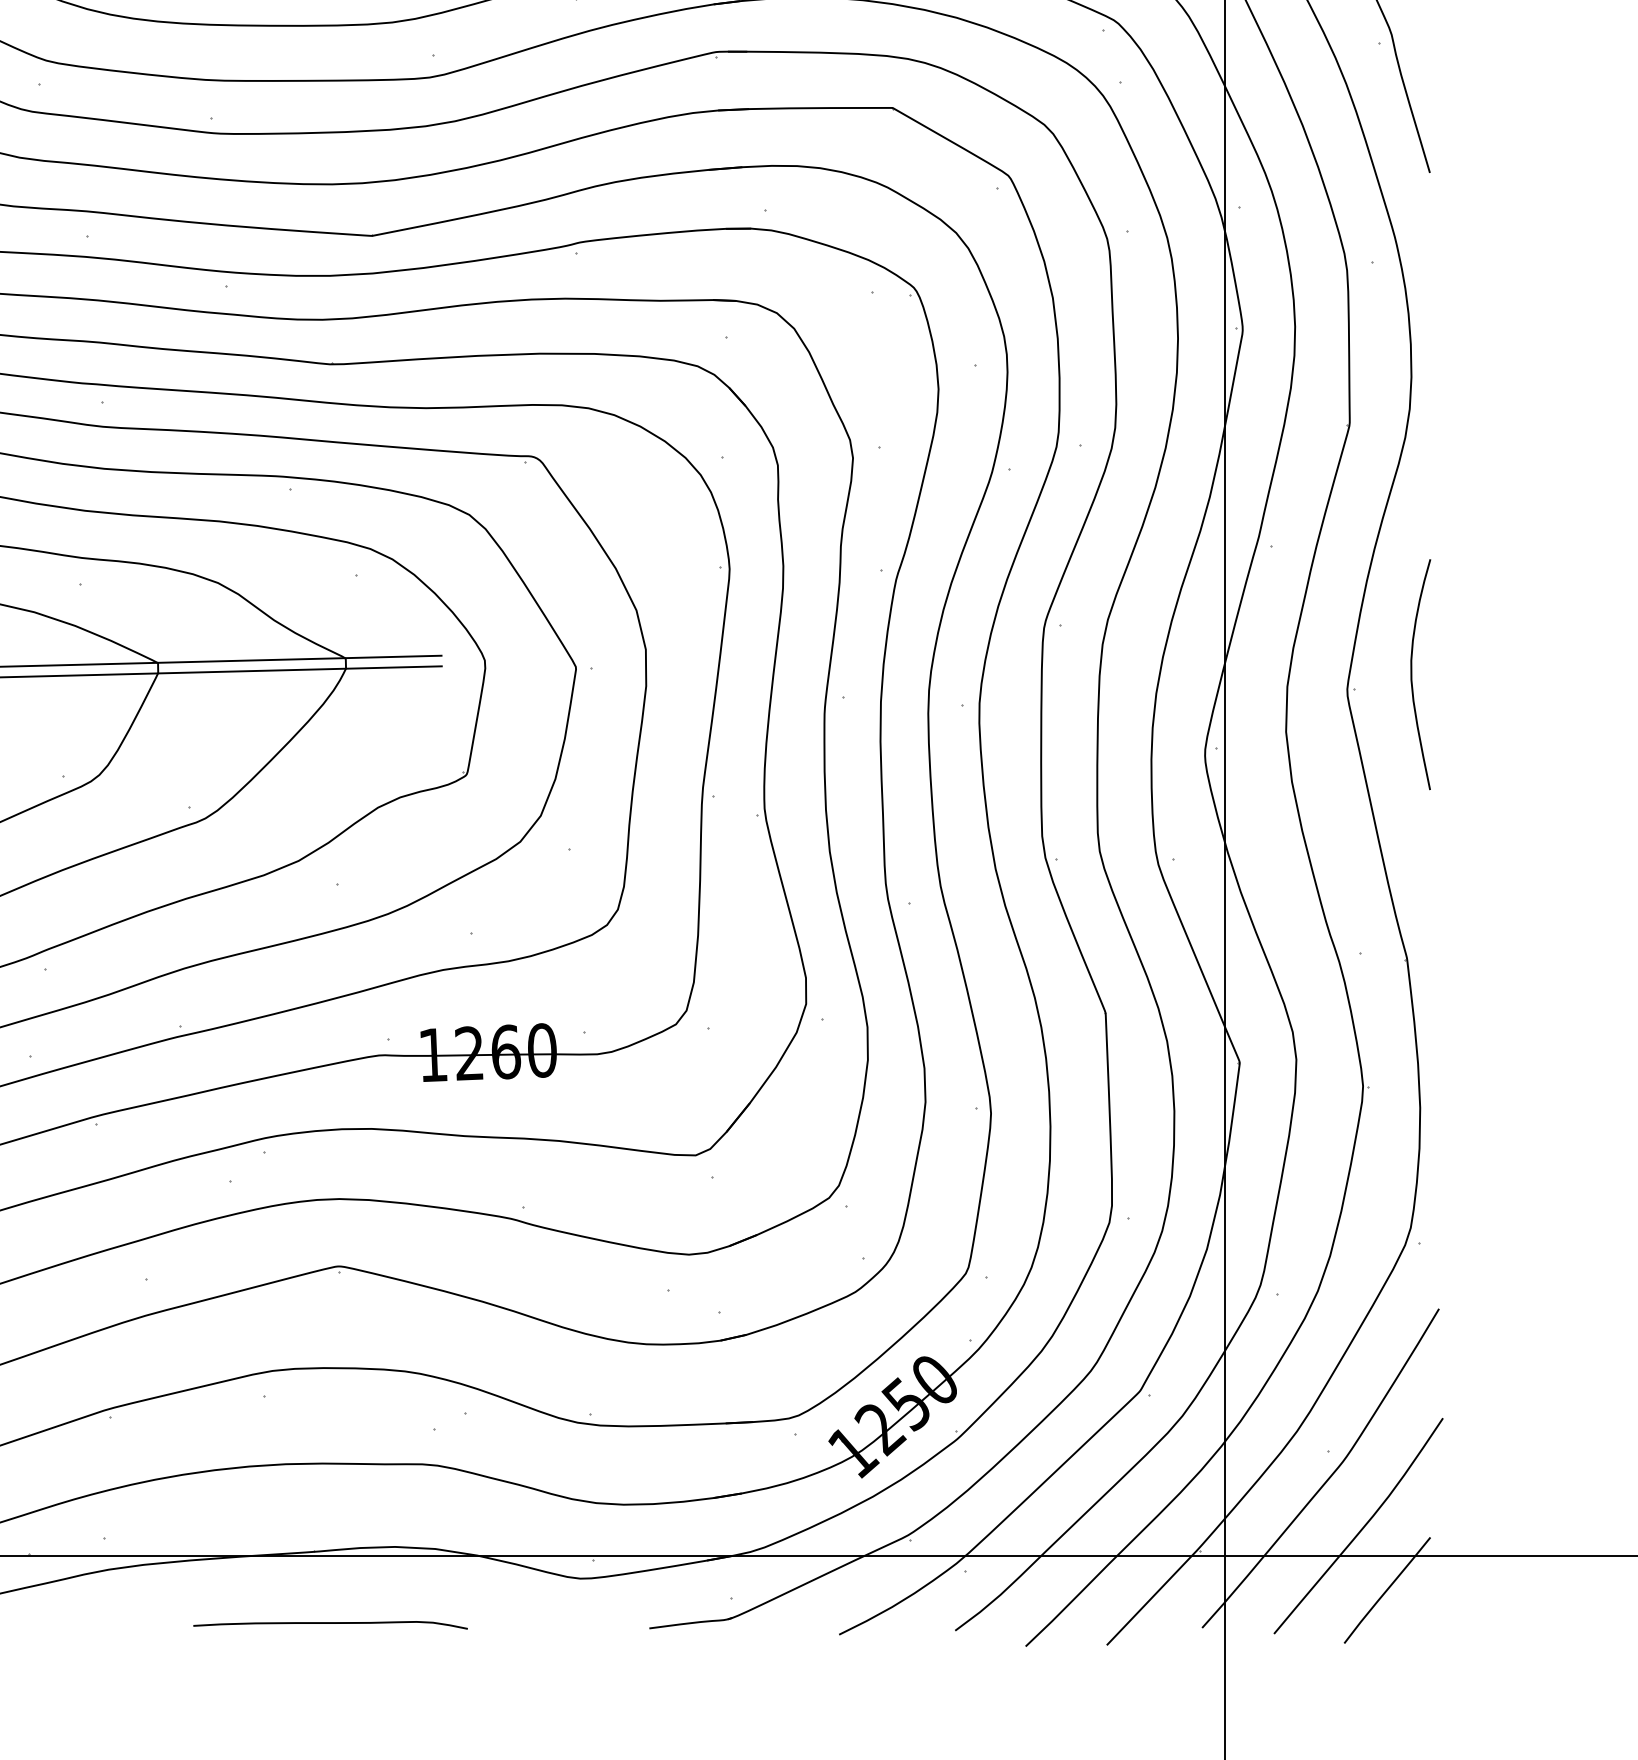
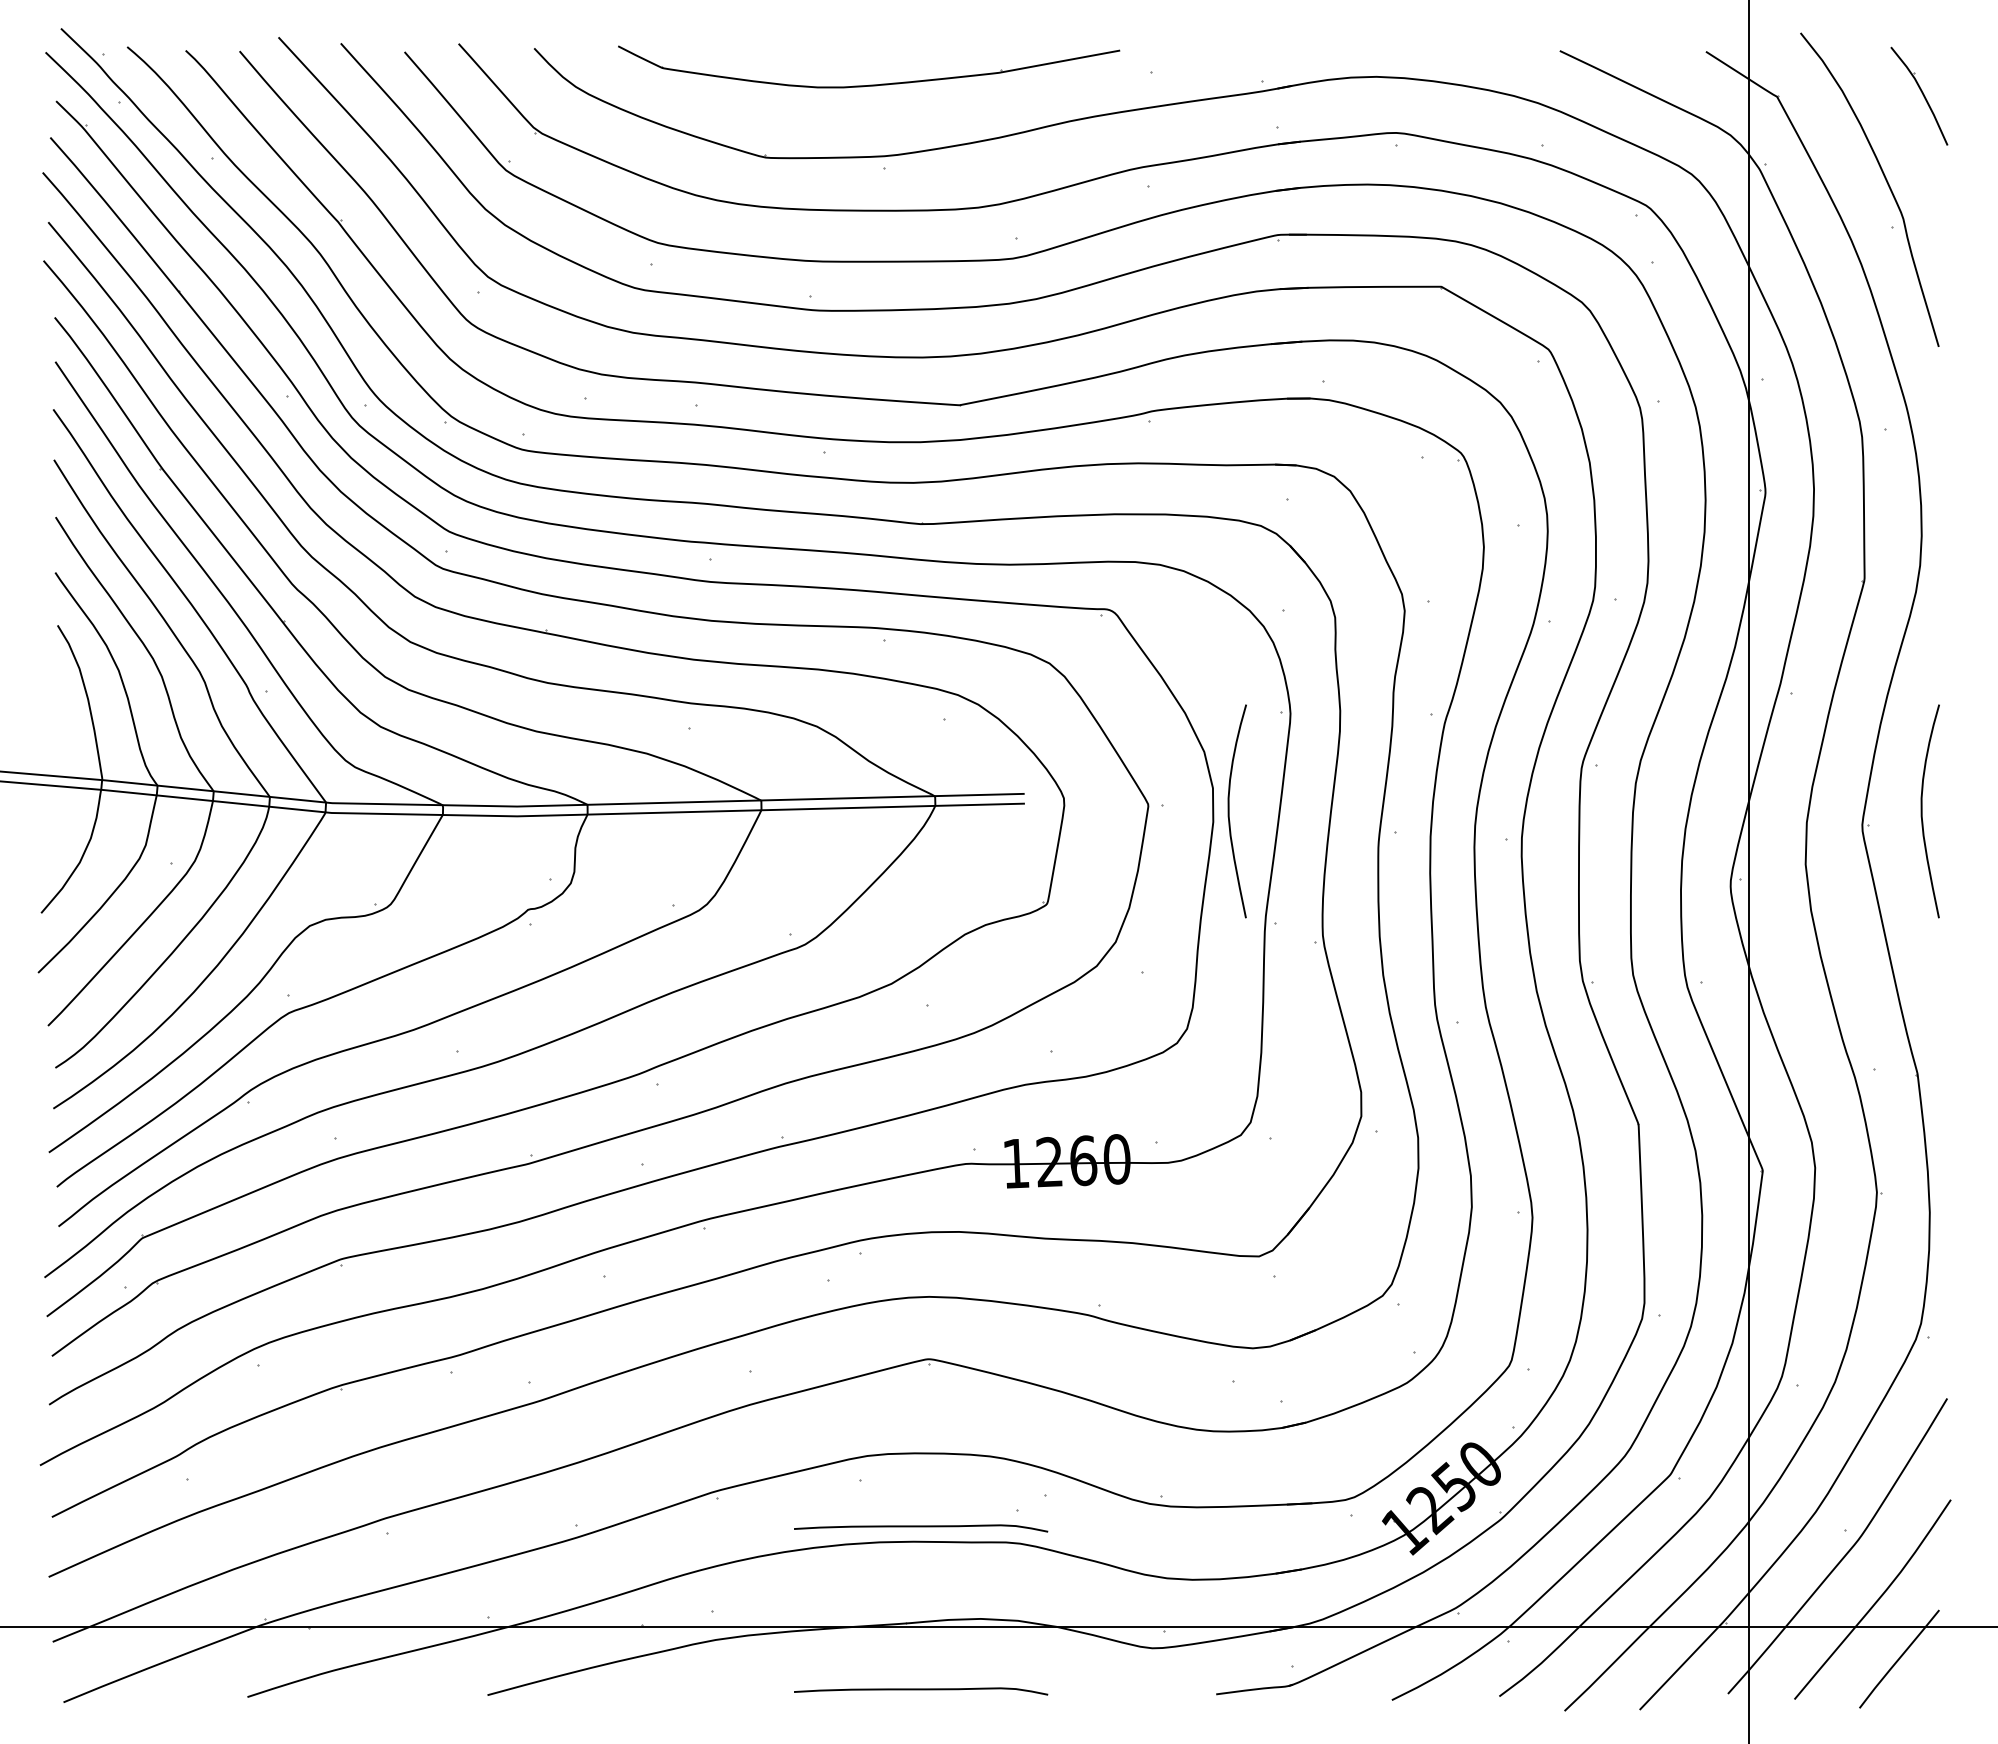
curve: (663, 674) -> (1229, 811), added
curve: (331, 1448) -> (921, 1527), added

